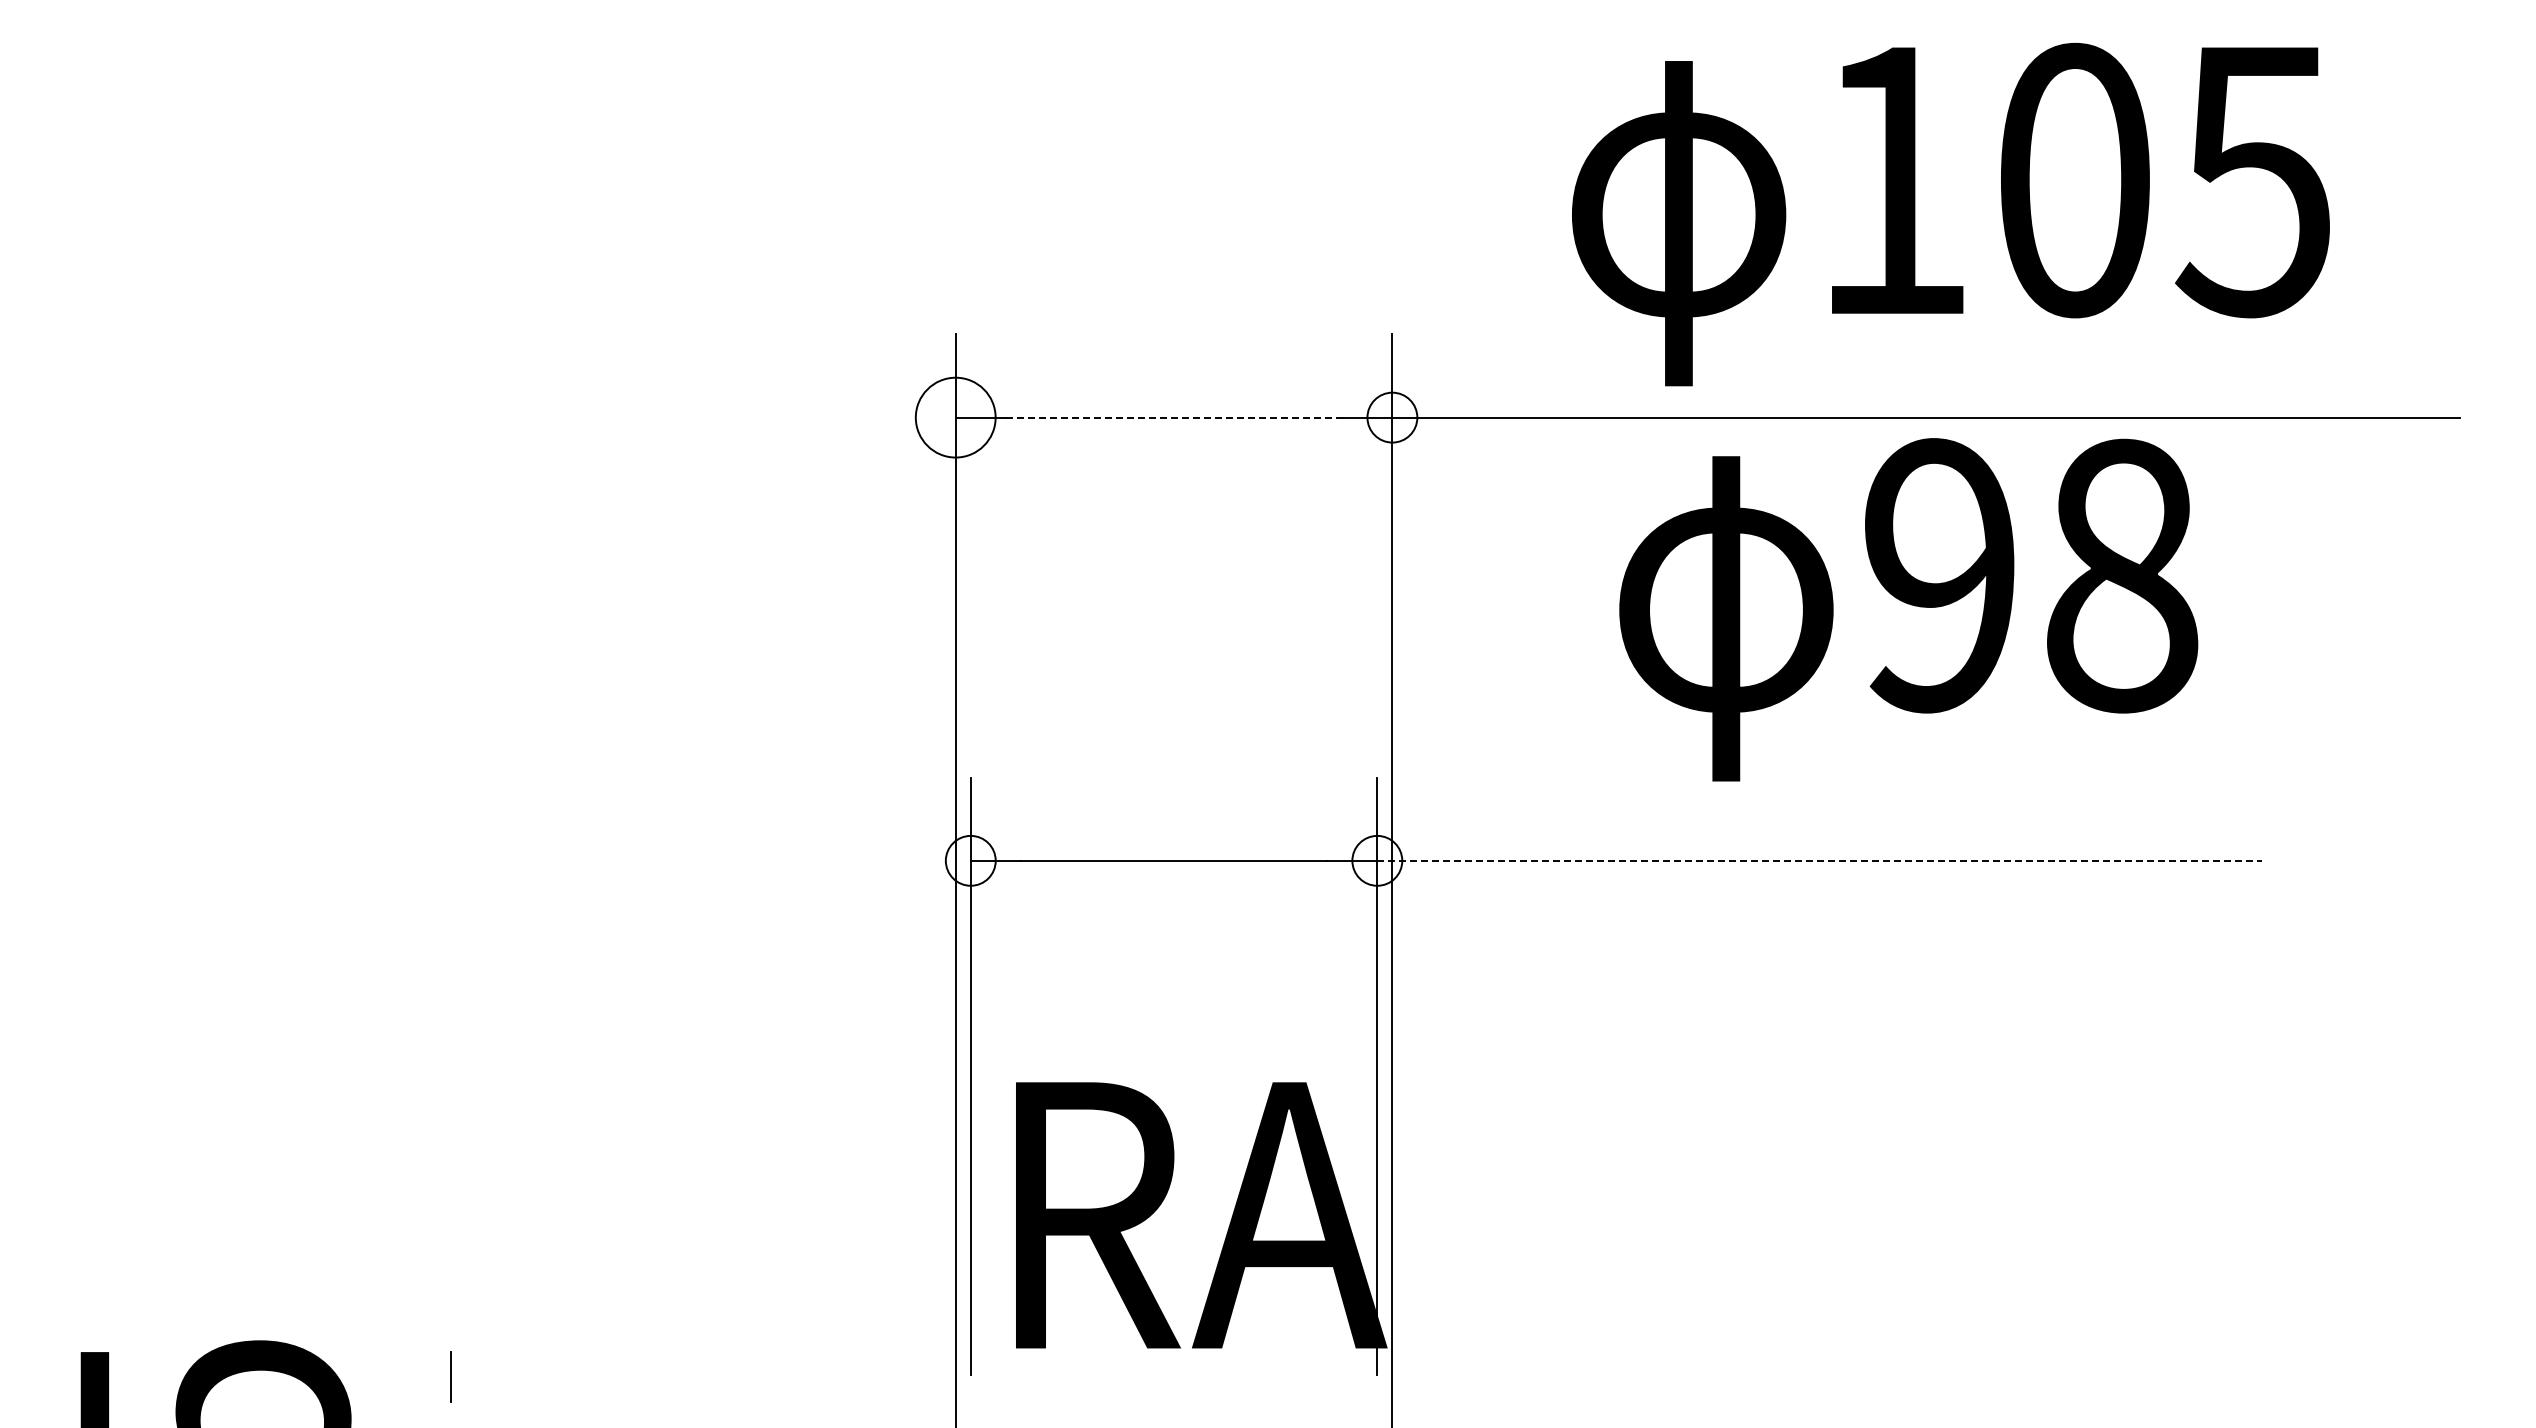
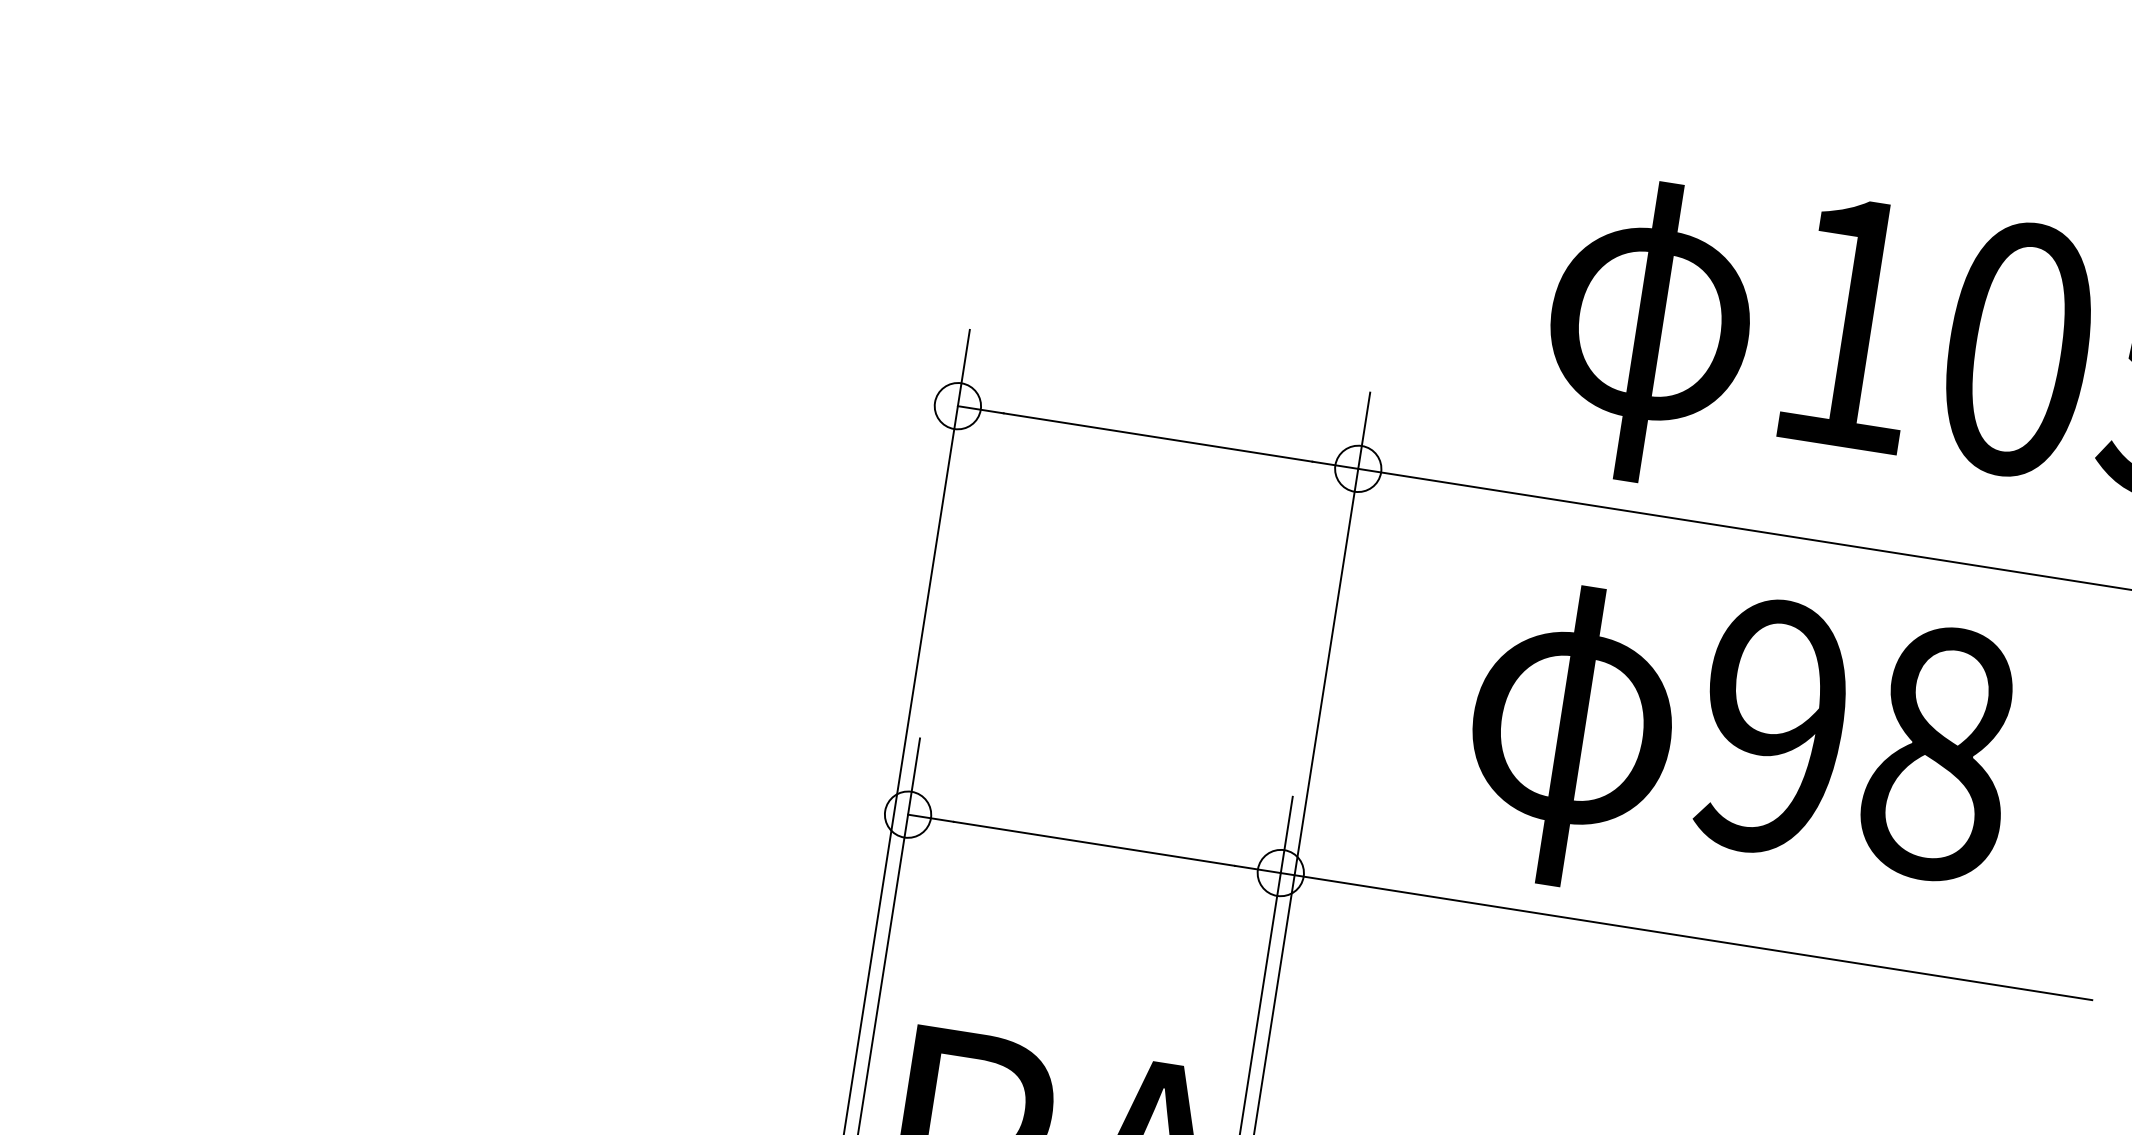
circle: (955, 417) -> (957, 406), size x0.62
line: (1174, 417) -> (1158, 437), dashed -> solid
text: (1908, 609) -> (1739, 753), moved
line: (1819, 860) -> (1686, 936), dashed -> solid

